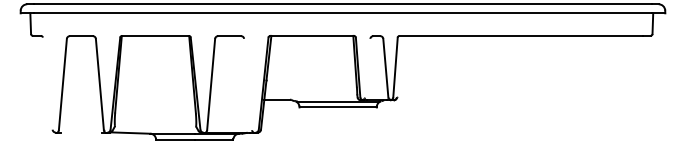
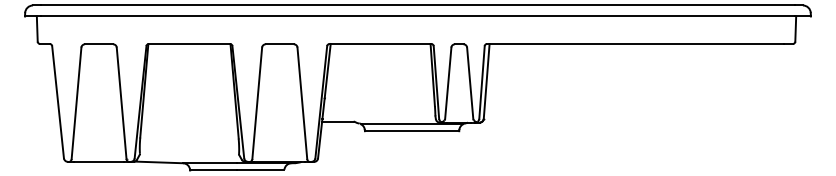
line: (399, 65) -> (486, 80), added
line: (368, 68) -> (448, 83), added
line: (47, 83) -> (57, 102), added
line: (248, 83) -> (302, 102), added
line: (80, 132) -> (98, 161), added

